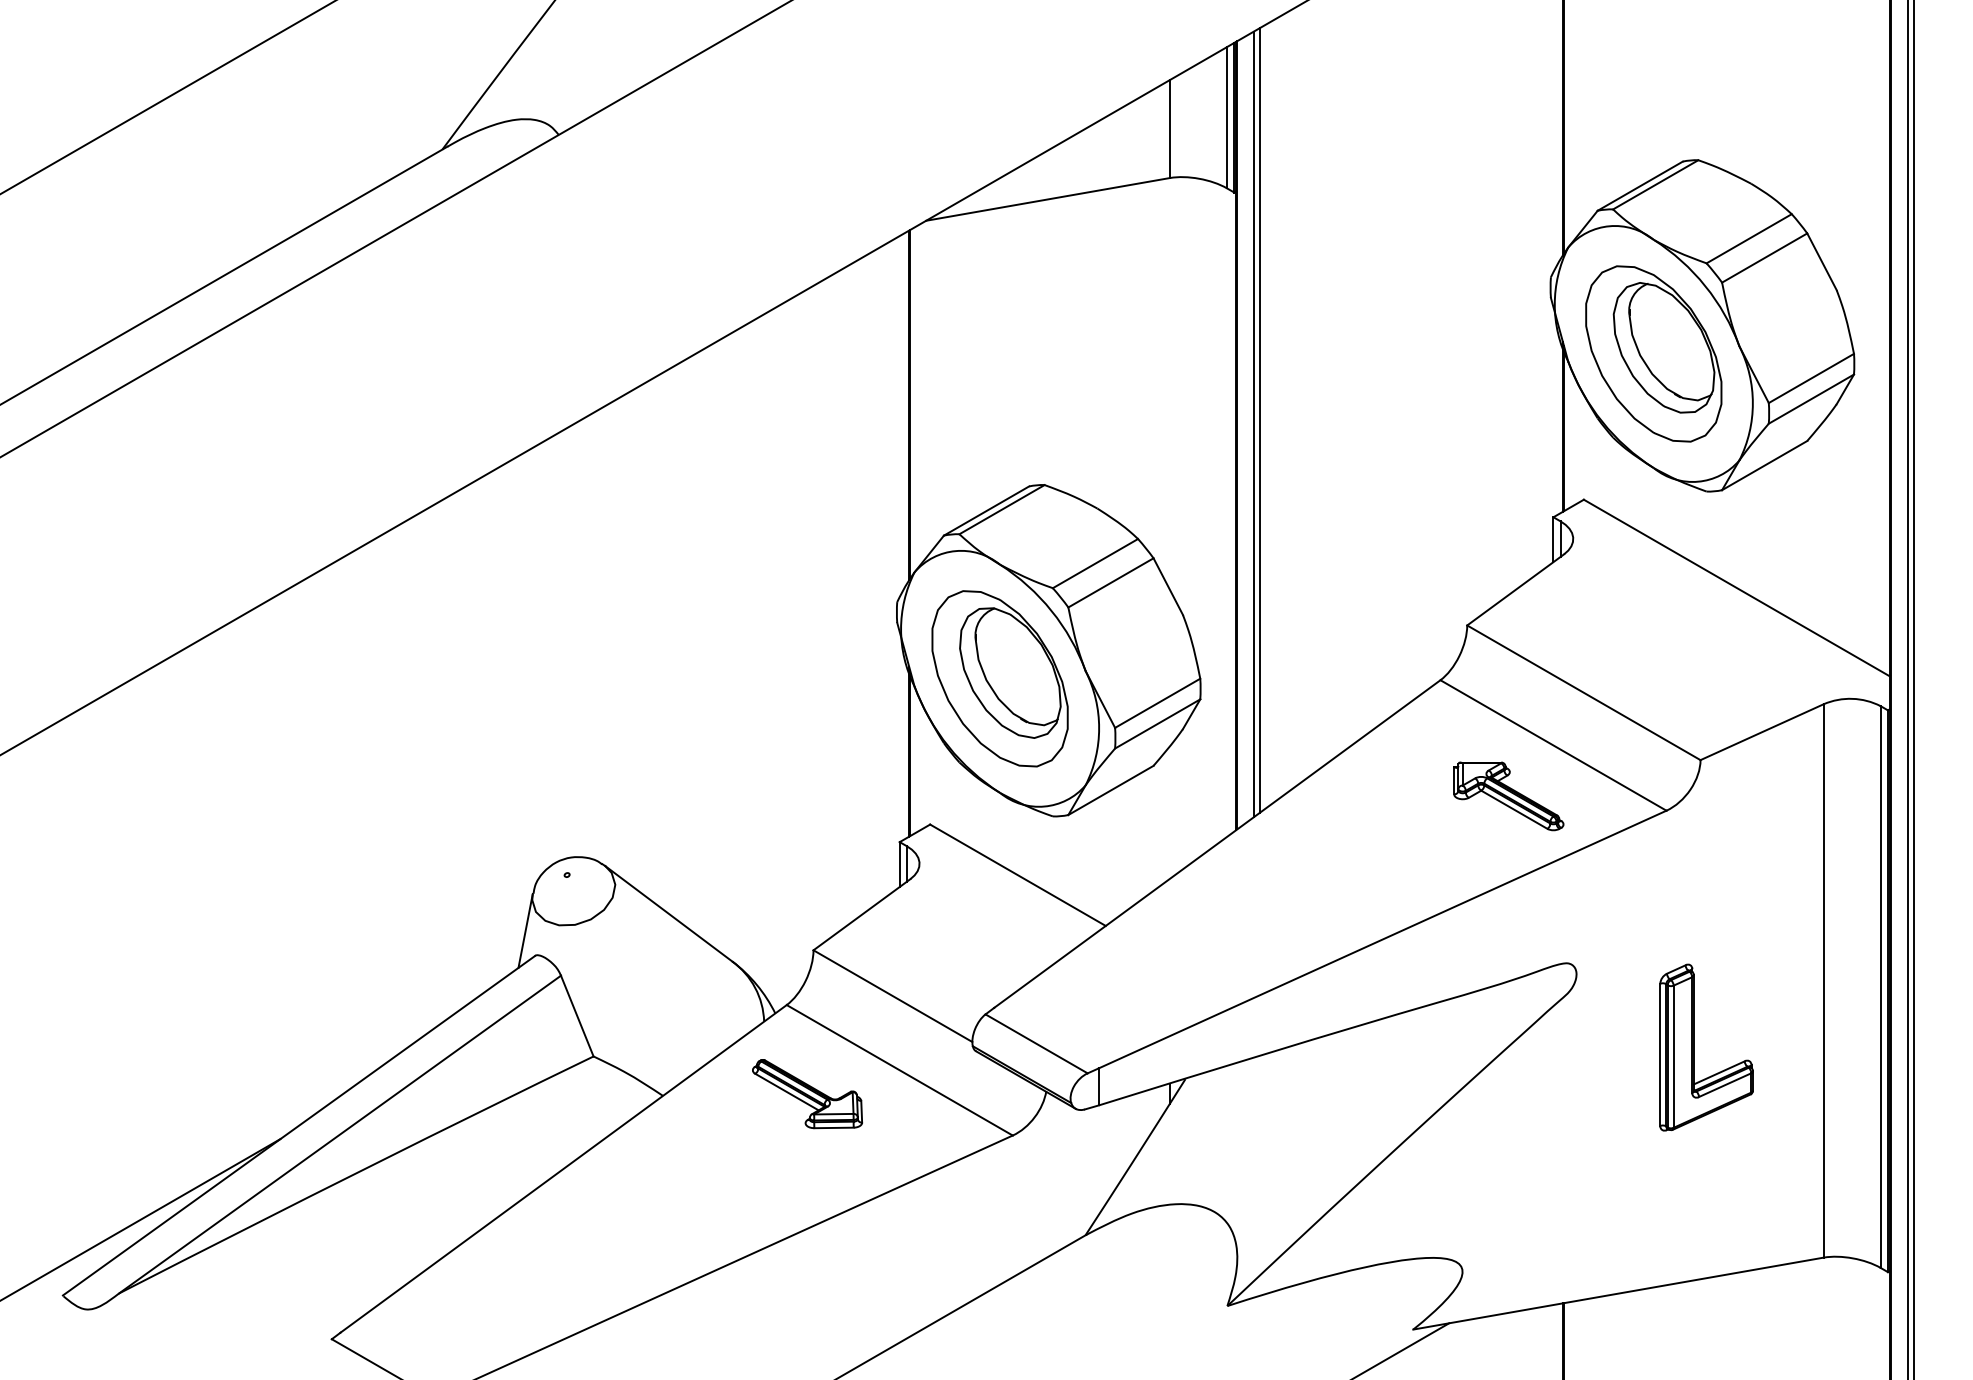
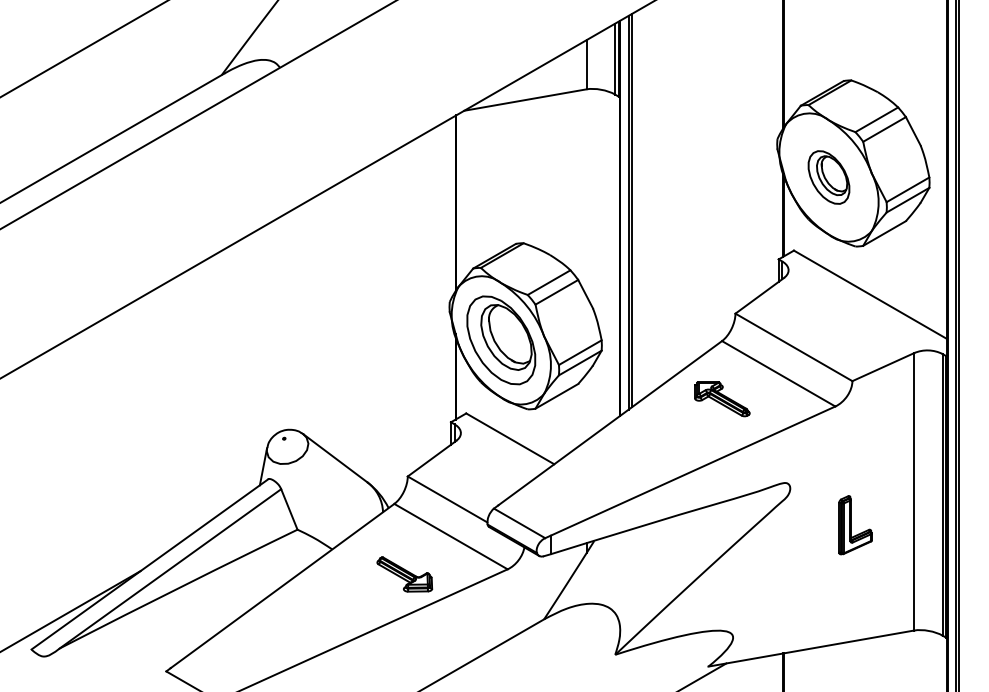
part: (1652, 353) -> (828, 177), size x0.6
part: (1509, 796) -> (722, 399), moved
part: (1706, 1046) -> (855, 524), size x0.7
part: (806, 1093) -> (404, 574), moved

